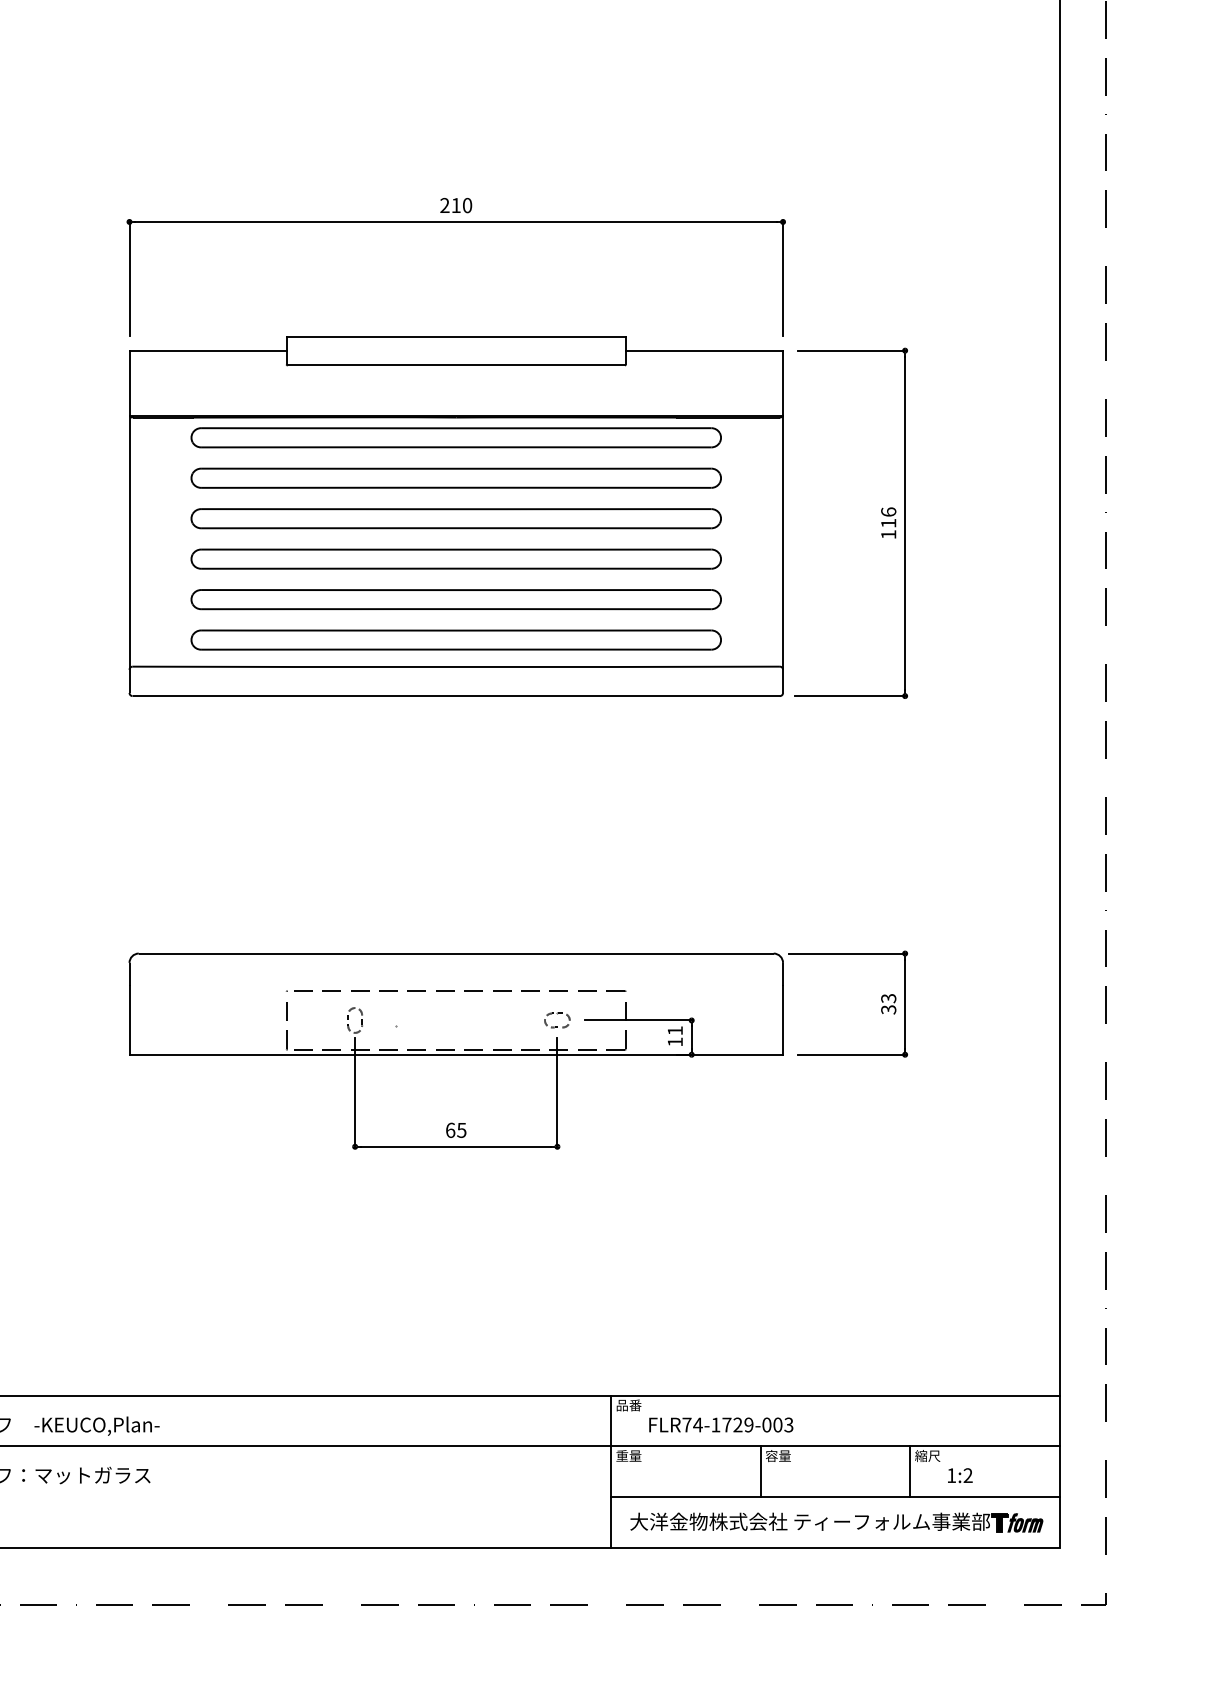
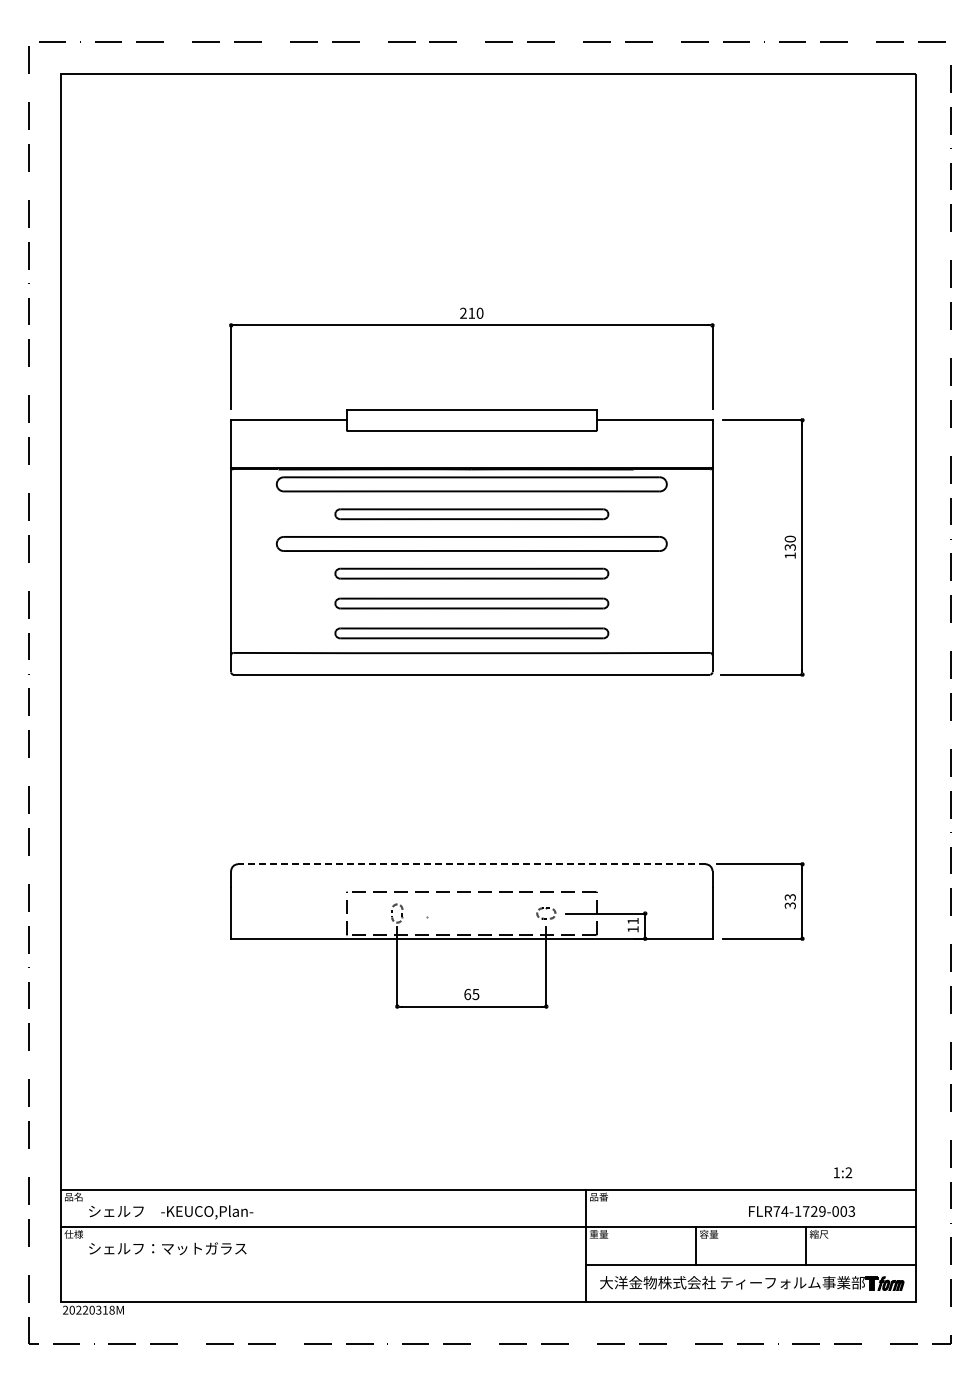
part: (455, 478) -> (471, 514), size x0.7
text: (887, 516) -> (789, 542), 116 -> 130
part: (455, 558) -> (471, 573), size x0.7
part: (455, 599) -> (471, 603), size x0.7
part: (455, 640) -> (471, 633), size x0.7
line: (455, 953) -> (471, 864), solid -> dashed
text: (720, 1425) -> (801, 1211), moved
text: (960, 1475) -> (843, 1172), moved

